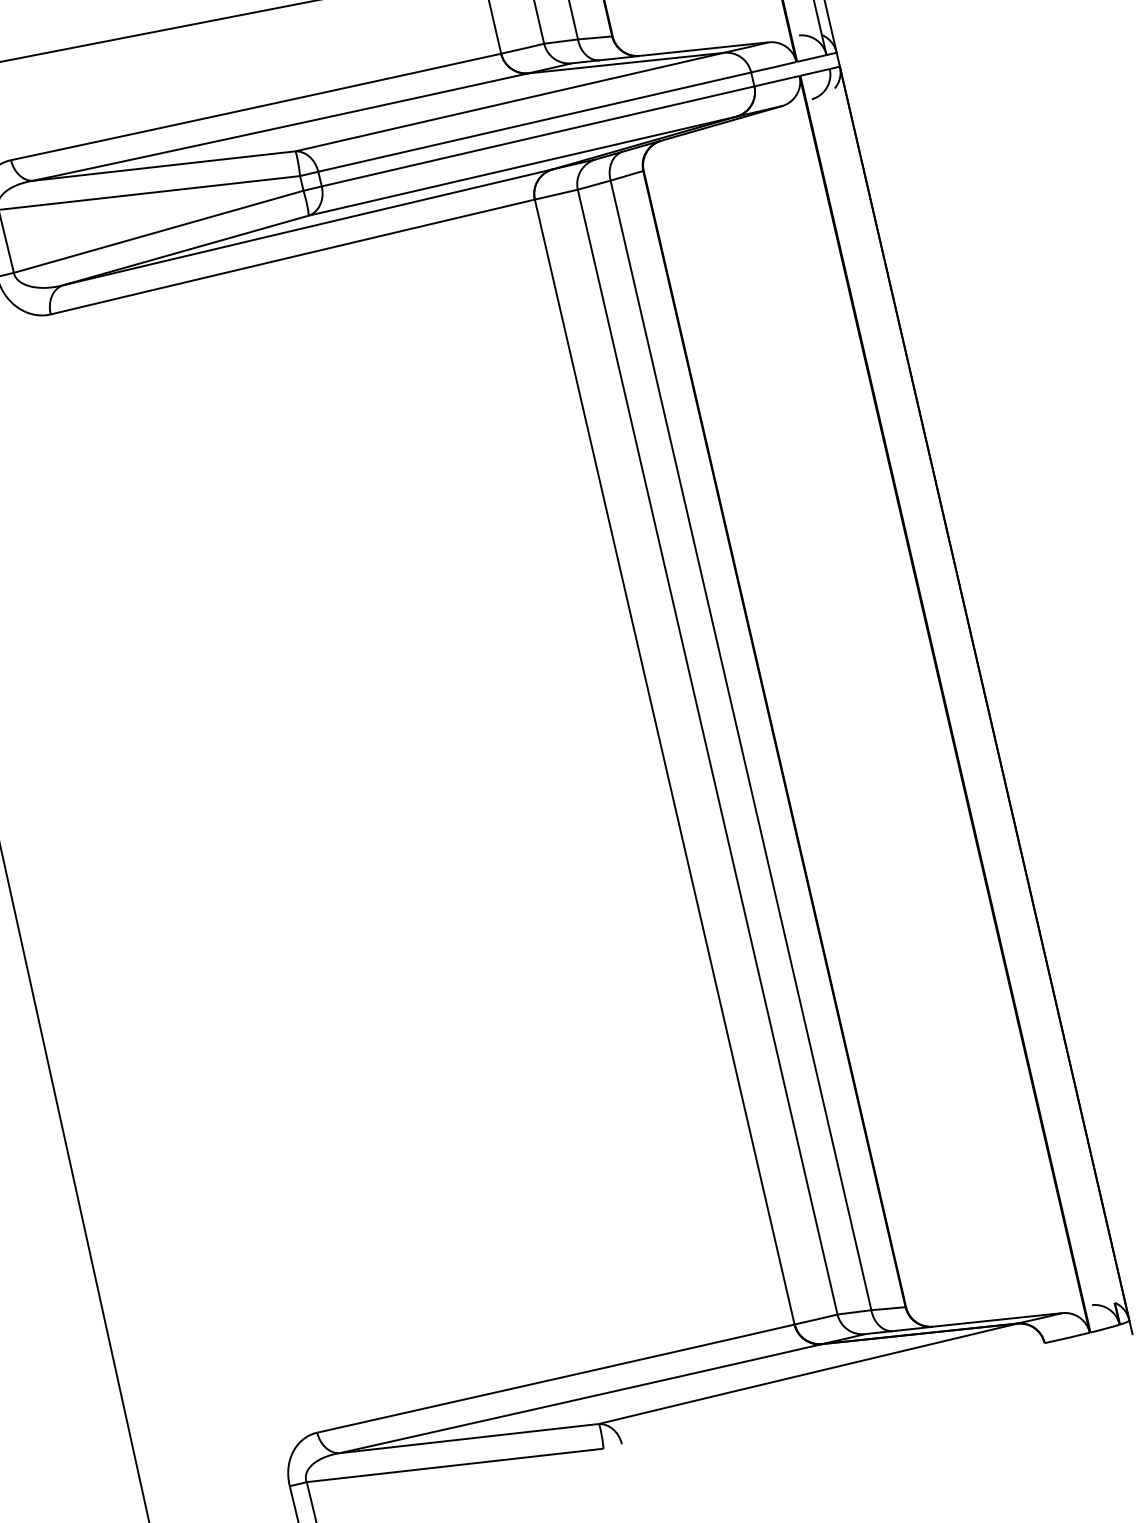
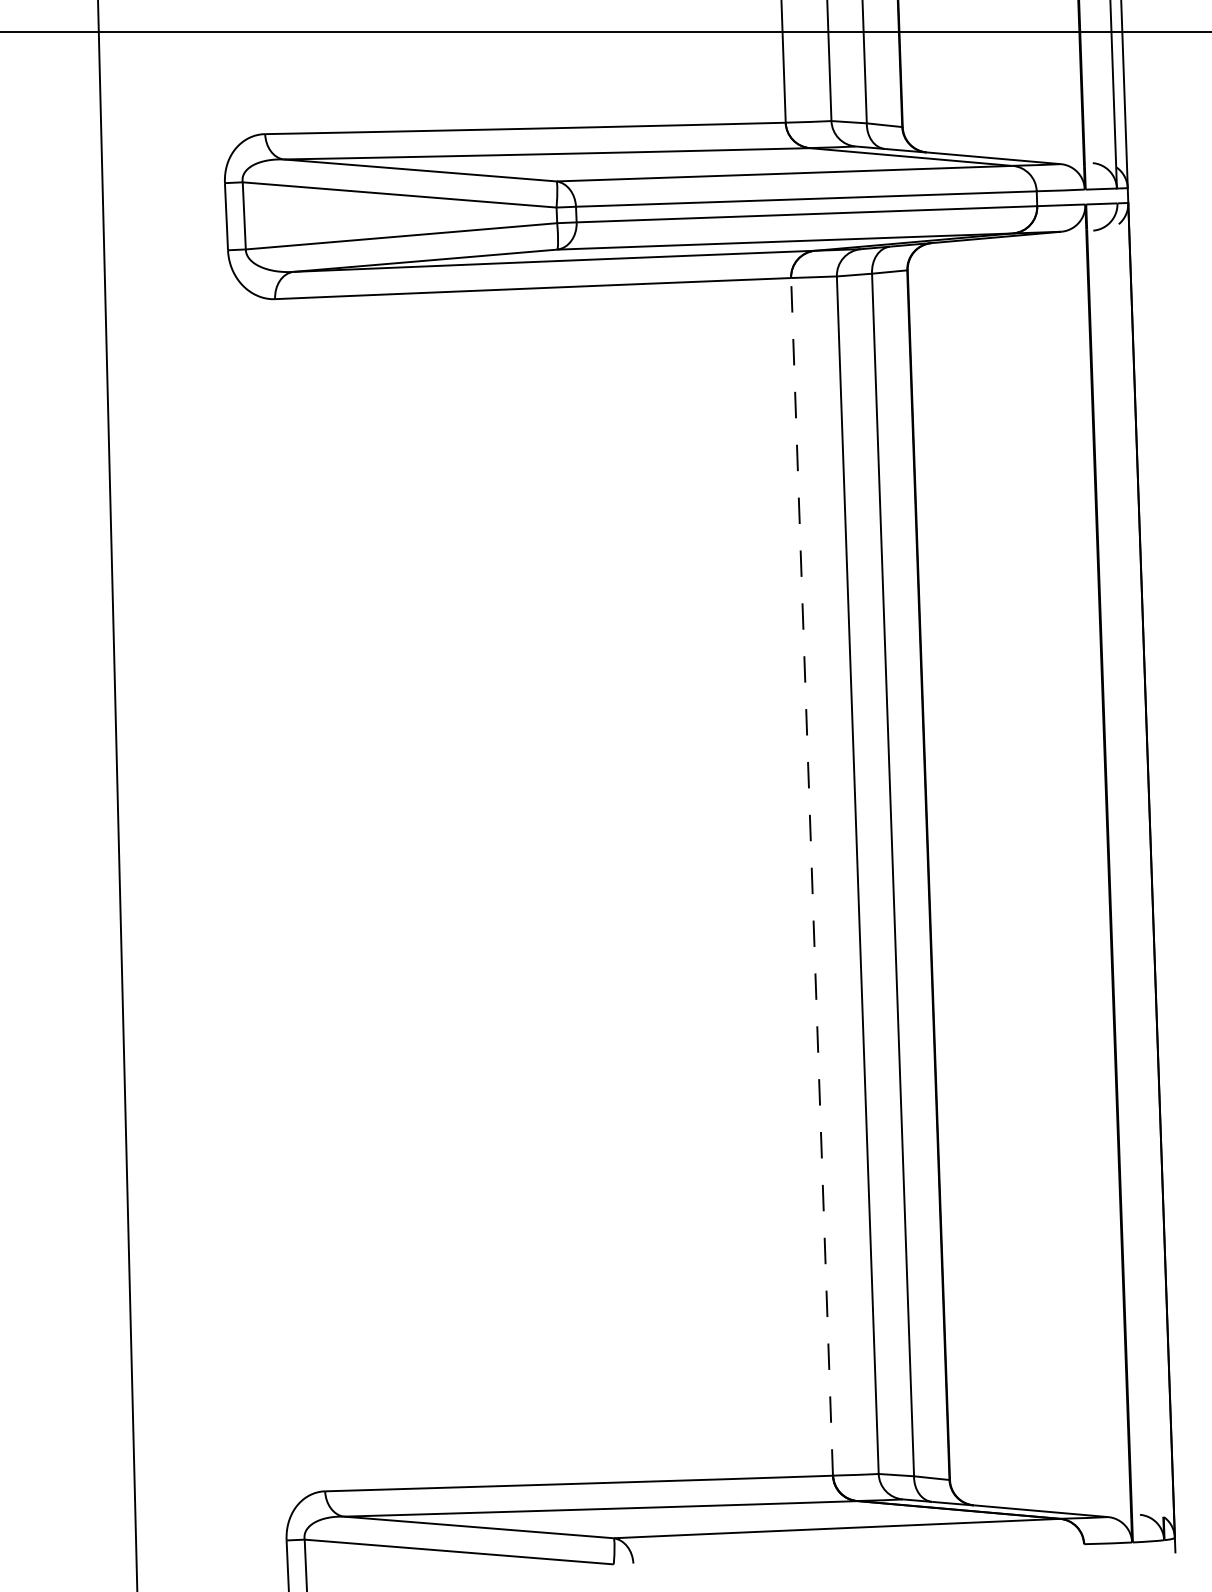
line: (665, 761) -> (812, 876), solid -> dashed

